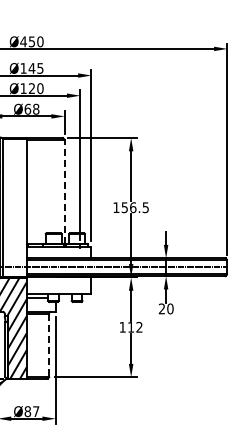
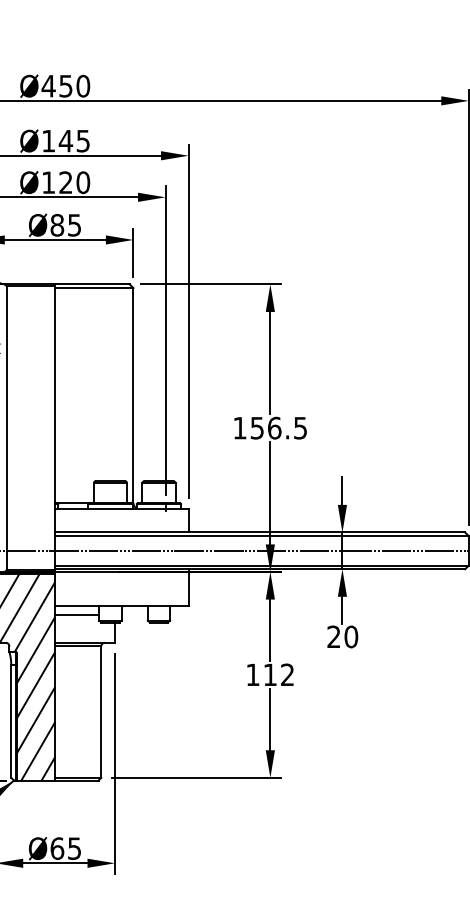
text: (31, 108) -> (64, 223), Ø68 -> Ø85
line: (64, 191) -> (132, 394), dashed -> solid
line: (49, 345) -> (102, 712), dashed -> solid
text: (31, 411) -> (64, 848), Ø87 -> Ø65

